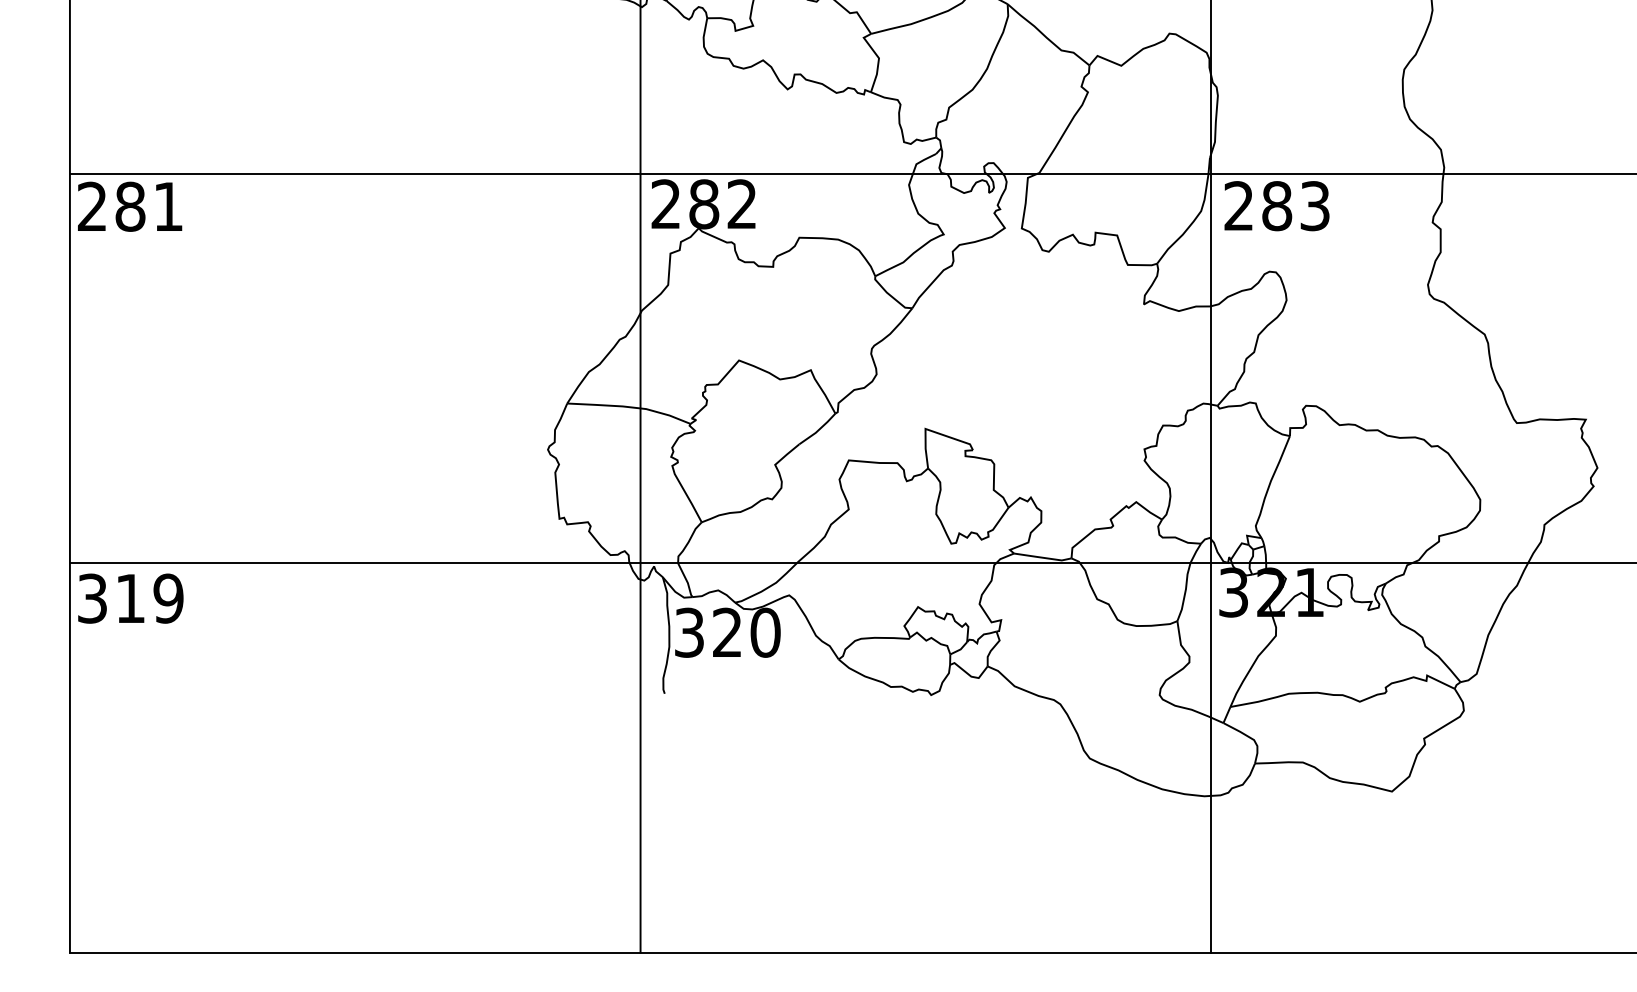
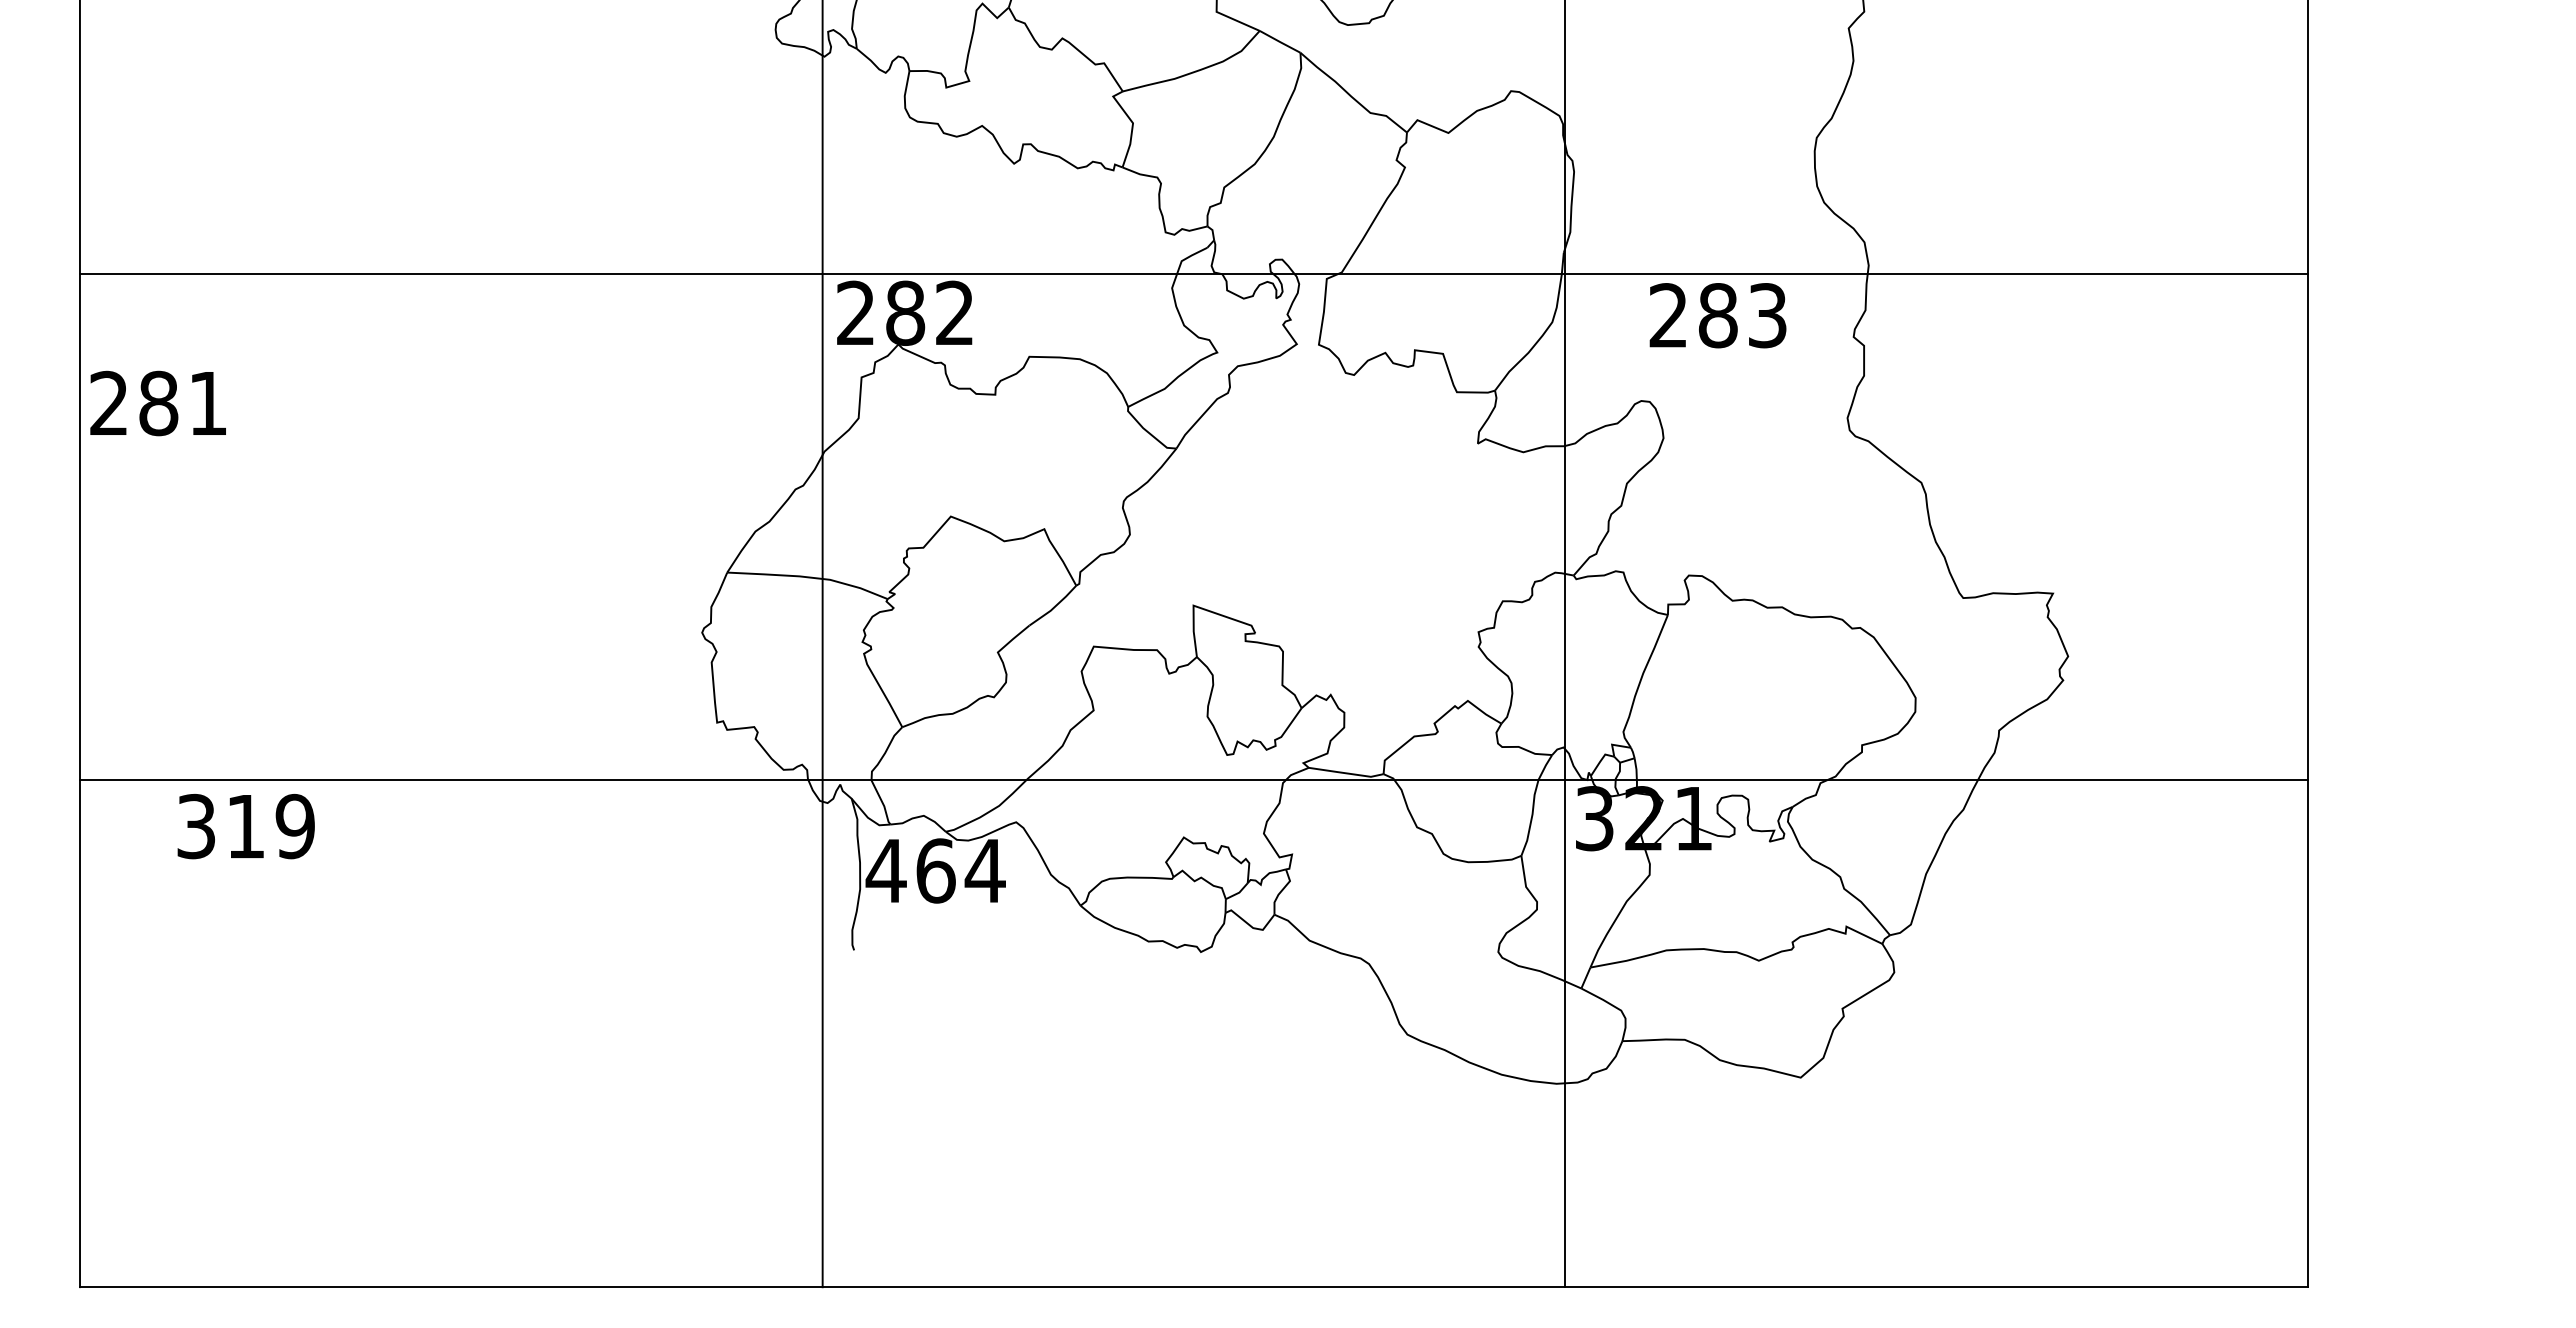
text: (129, 206) -> (157, 403), moved
text: (1276, 206) -> (1717, 315), moved
text: (130, 598) -> (245, 826), moved
text: (727, 632) -> (935, 870), 320 -> 464

